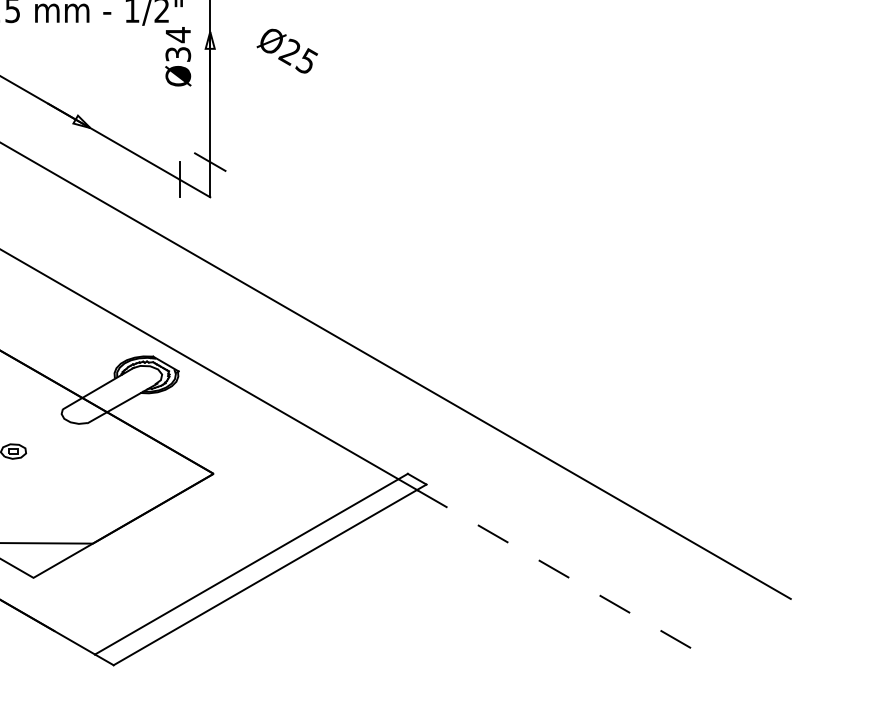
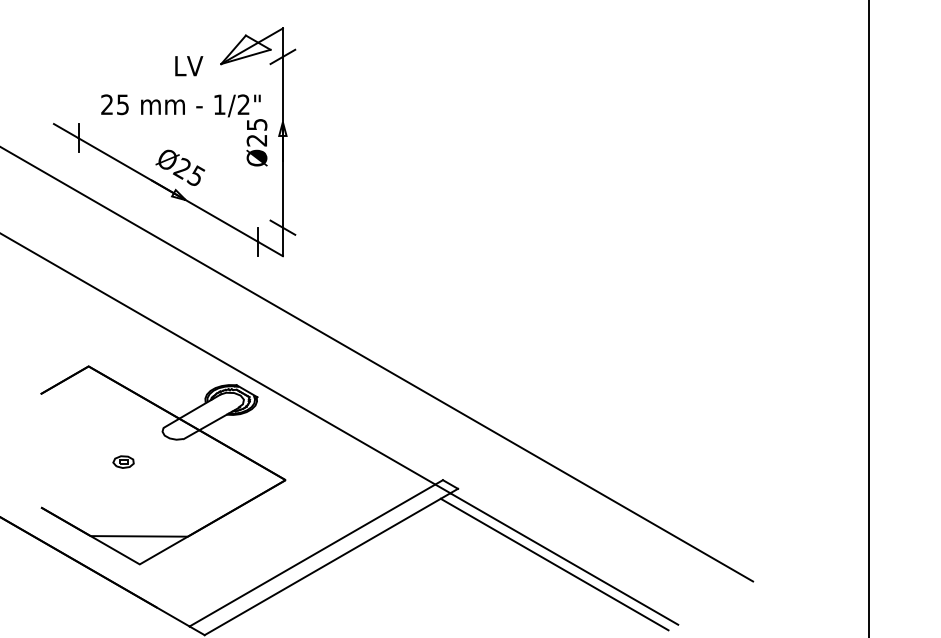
text: (177, 44) -> (256, 132), Ø34 -> Ø25
text: (287, 50) -> (180, 167), moved
line: (557, 571) -> (564, 559), dashed -> solid
line: (545, 577) -> (554, 564), added

